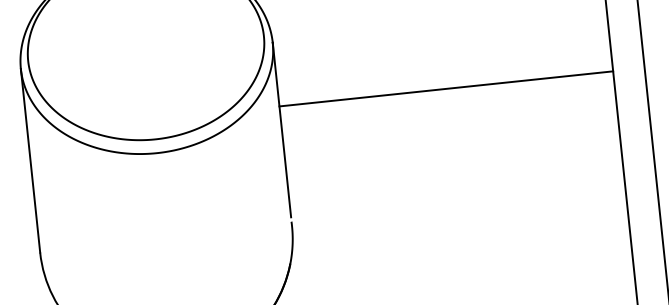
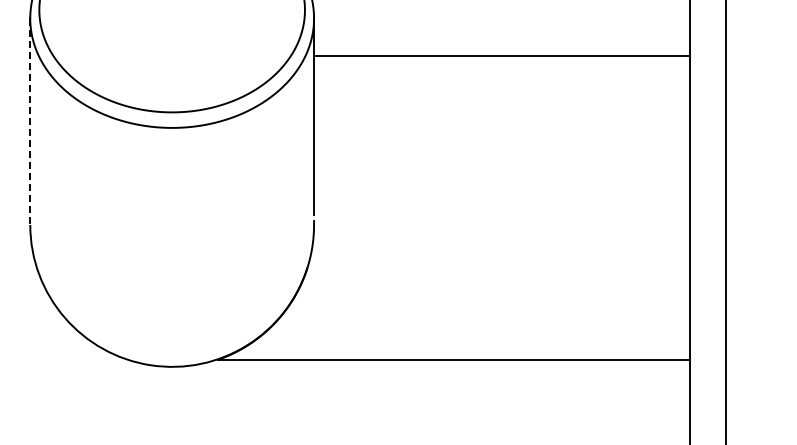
line: (446, 89) -> (502, 56), moved
line: (30, 161) -> (30, 122), solid -> dashed

